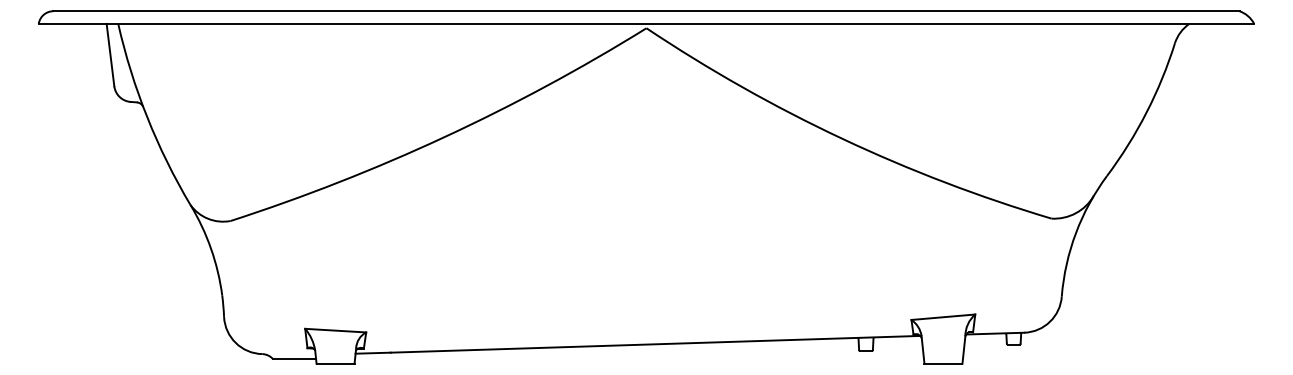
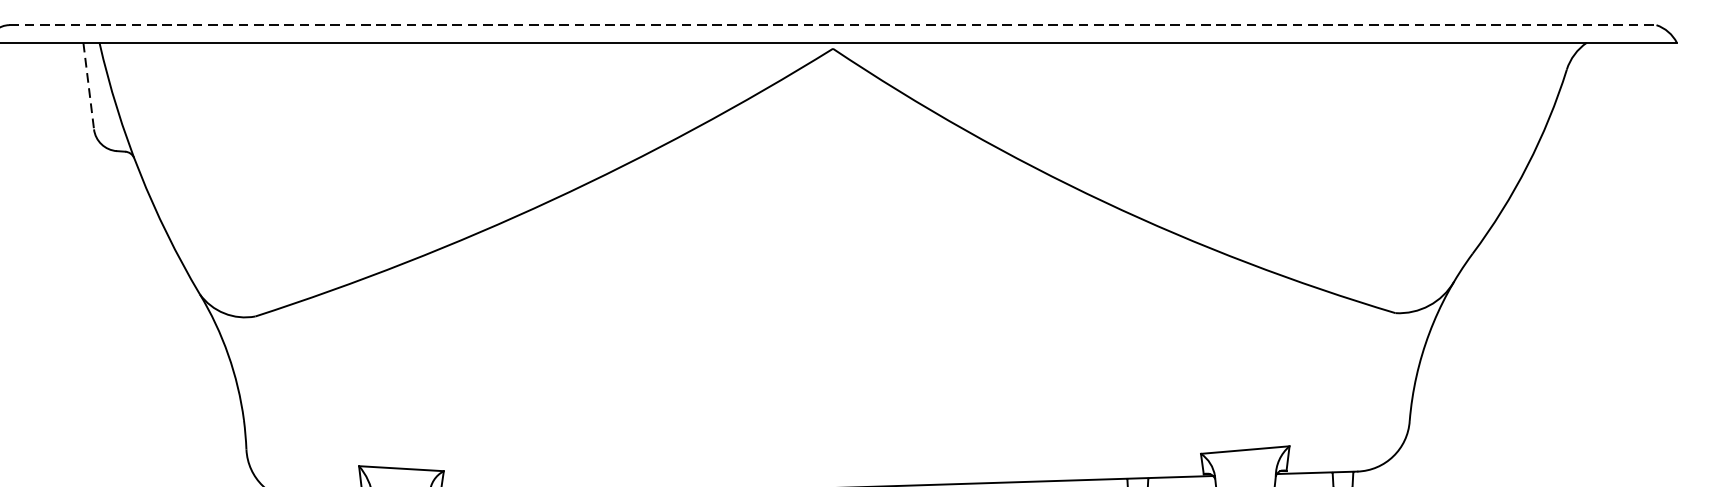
line: (646, 11) -> (833, 25), solid -> dashed
line: (110, 55) -> (88, 86), solid -> dashed

